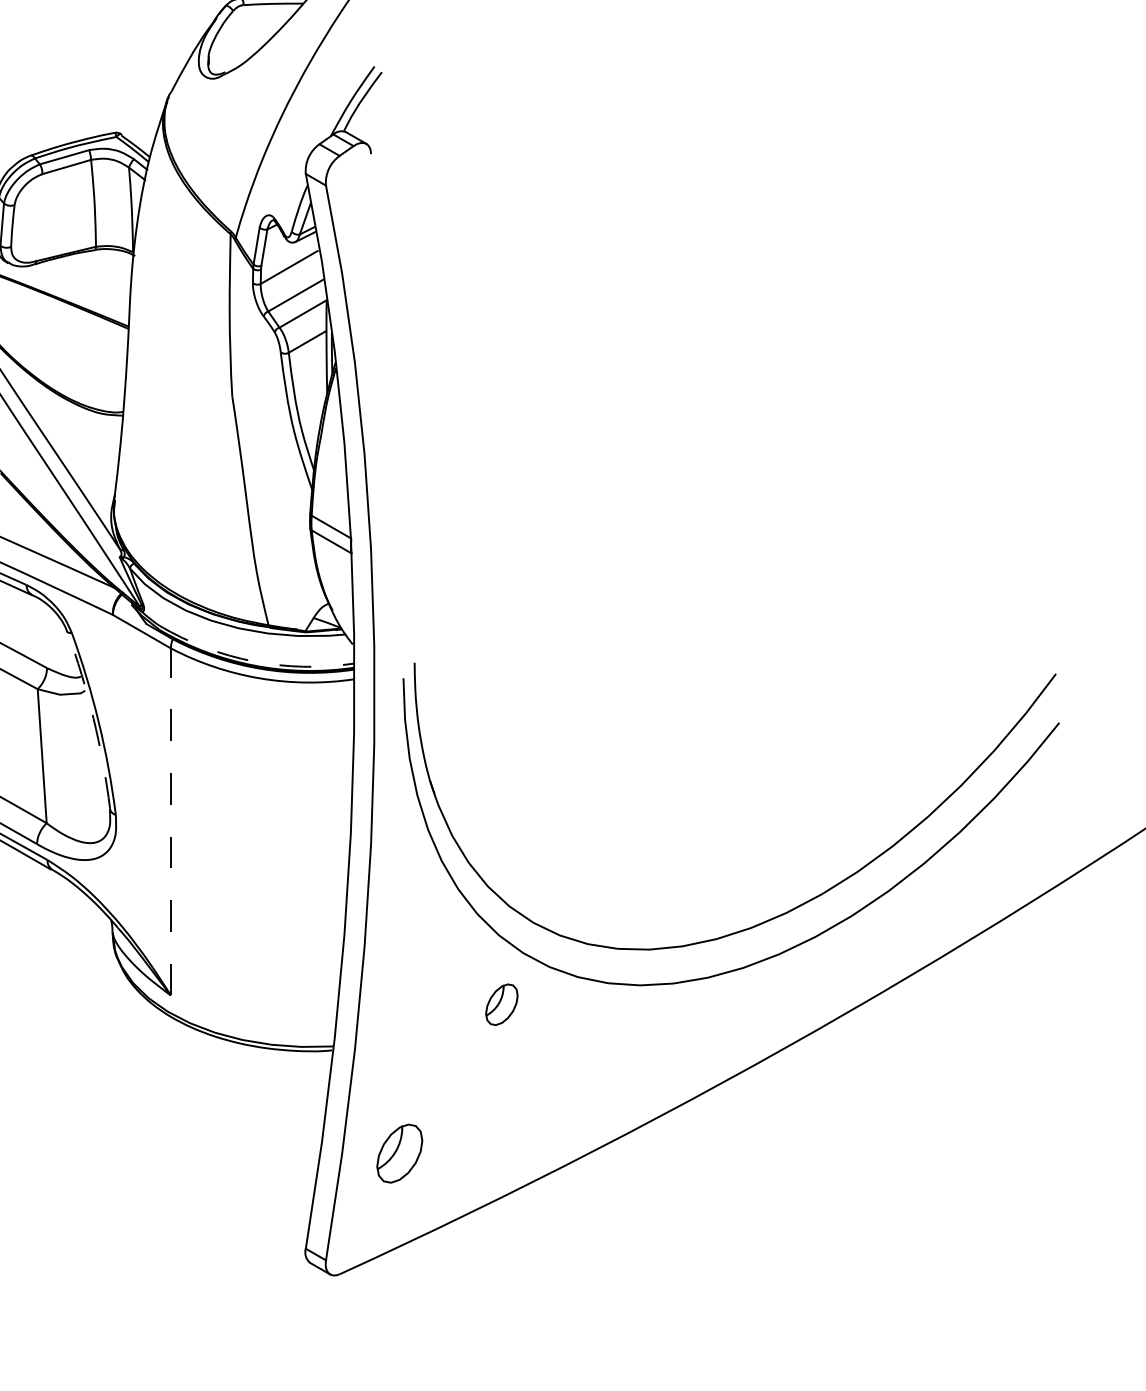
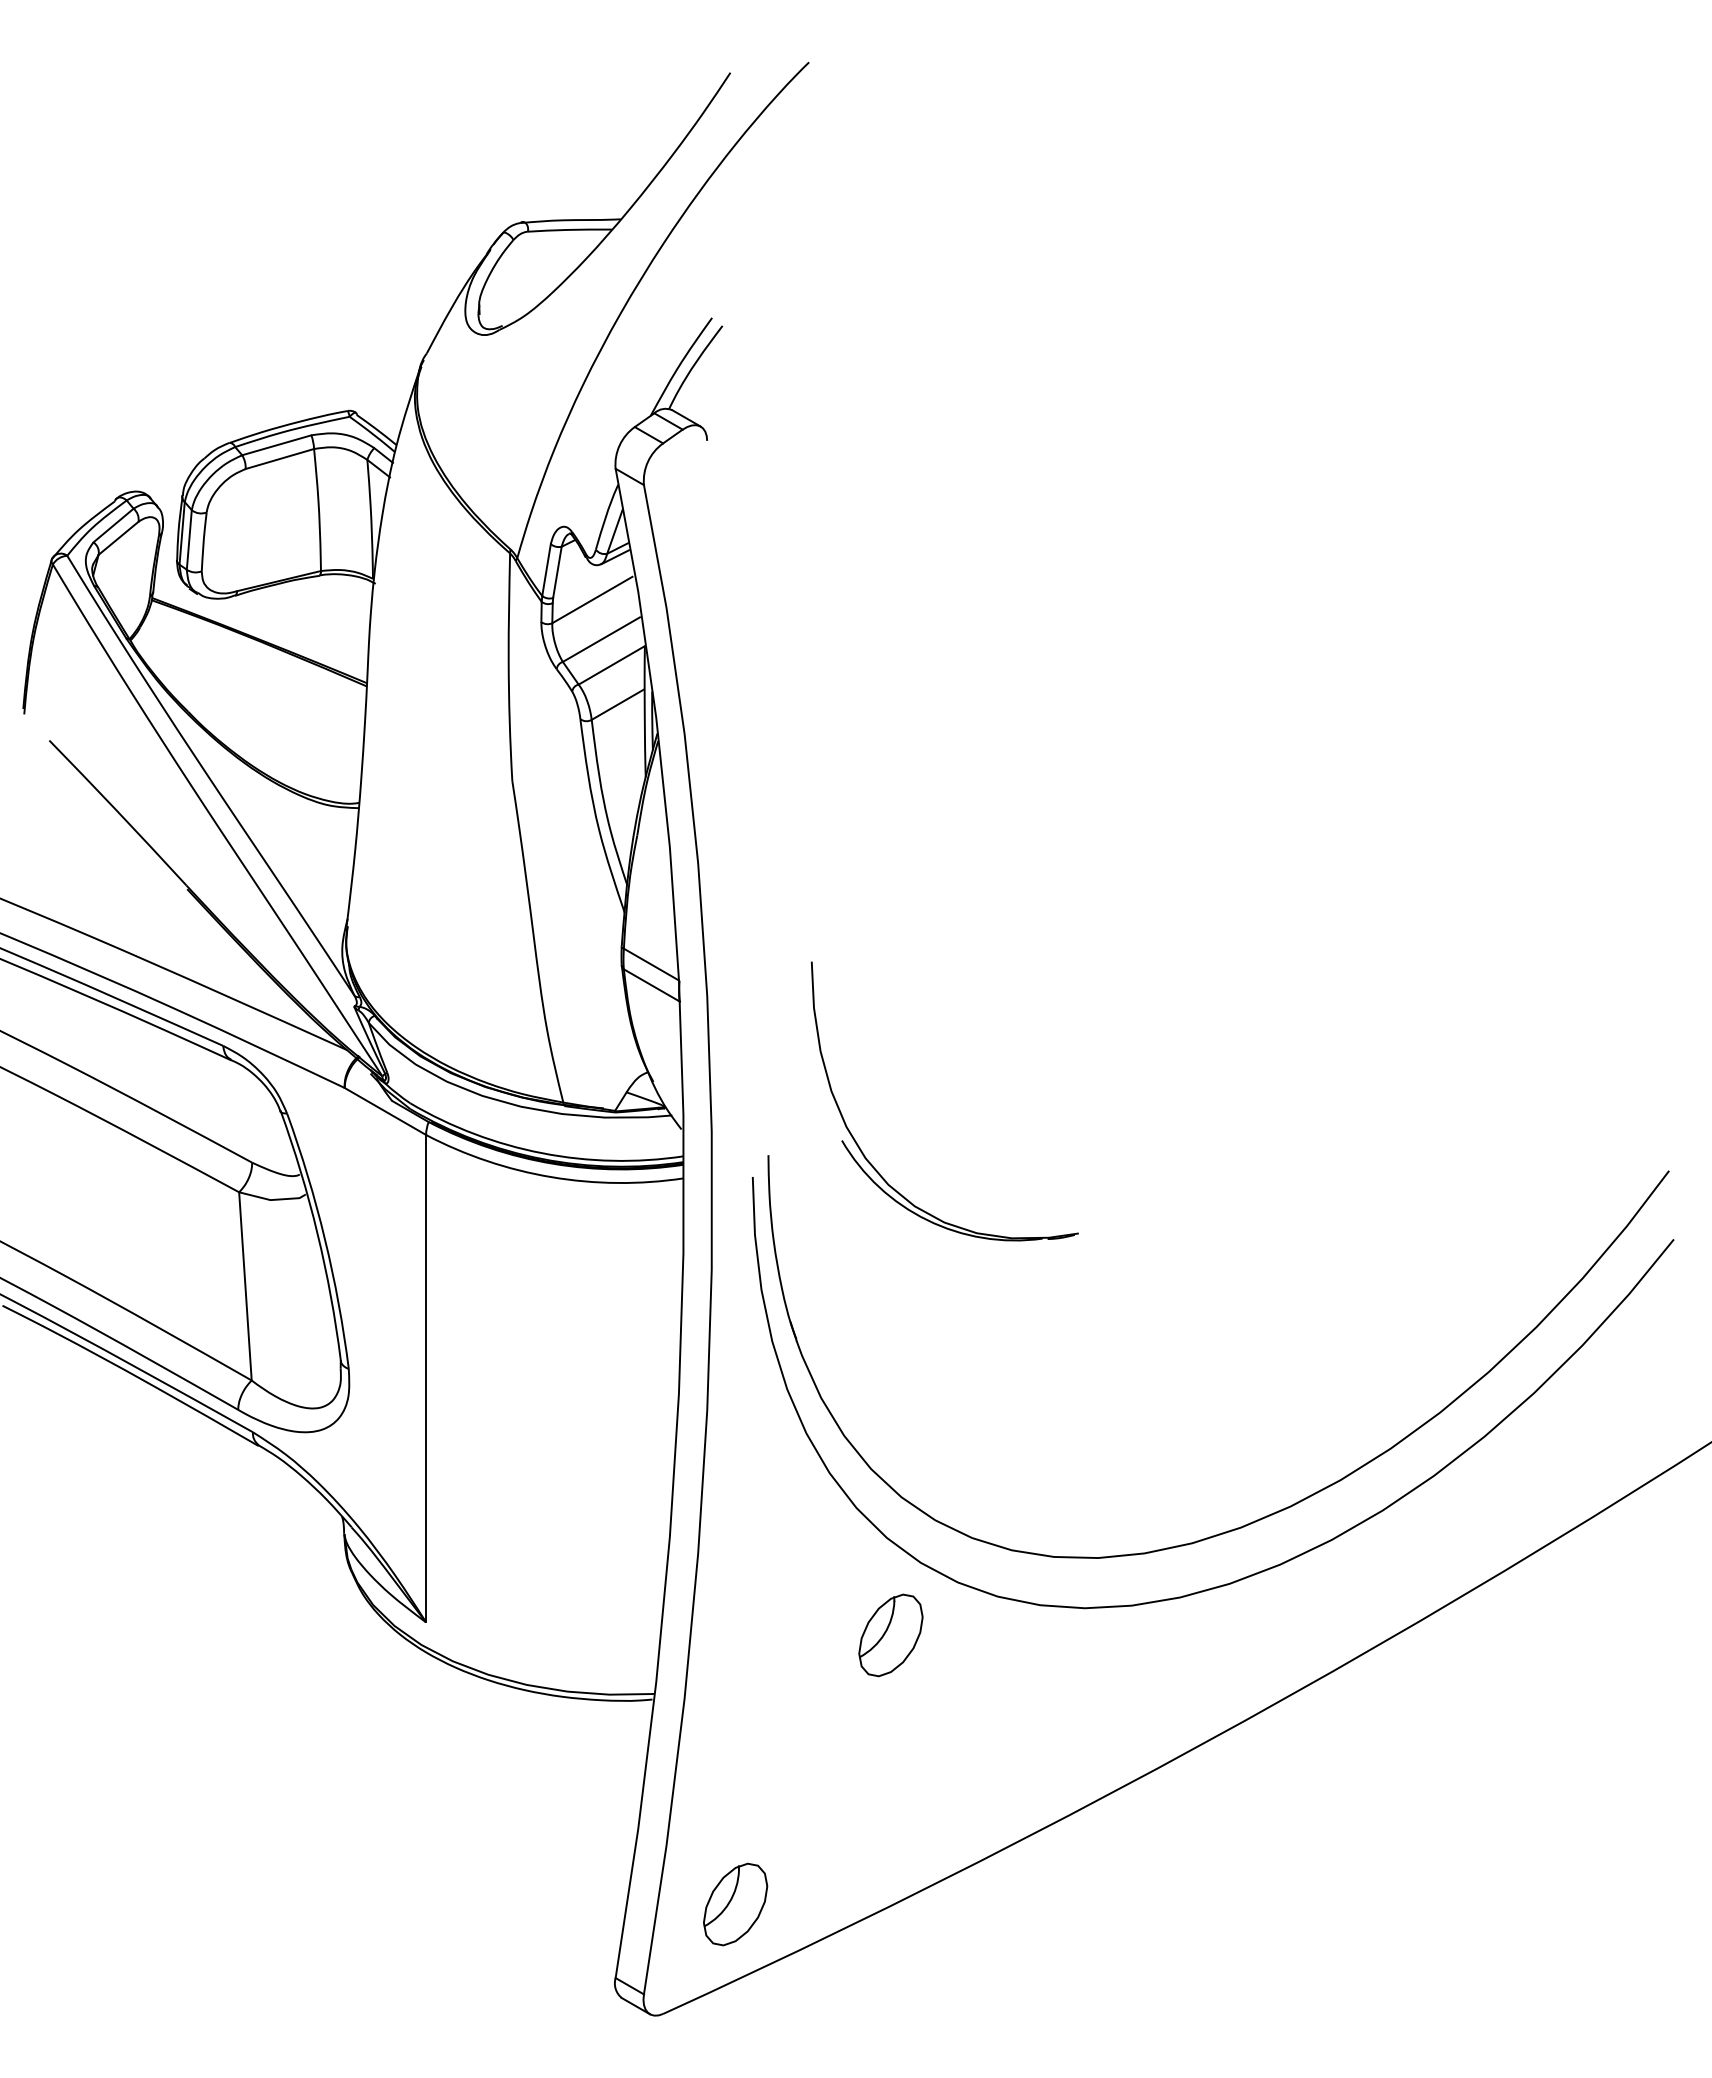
arc: (253, 661) -> (542, 1153), dashed -> solid
part: (489, 670) -> (873, 1165), added
arc: (93, 718) -> (317, 1233), dashed -> solid
line: (171, 821) -> (426, 1378), dashed -> solid
part: (501, 1004) -> (890, 1635), size x1.43
part: (399, 1153) -> (735, 1904), moved

